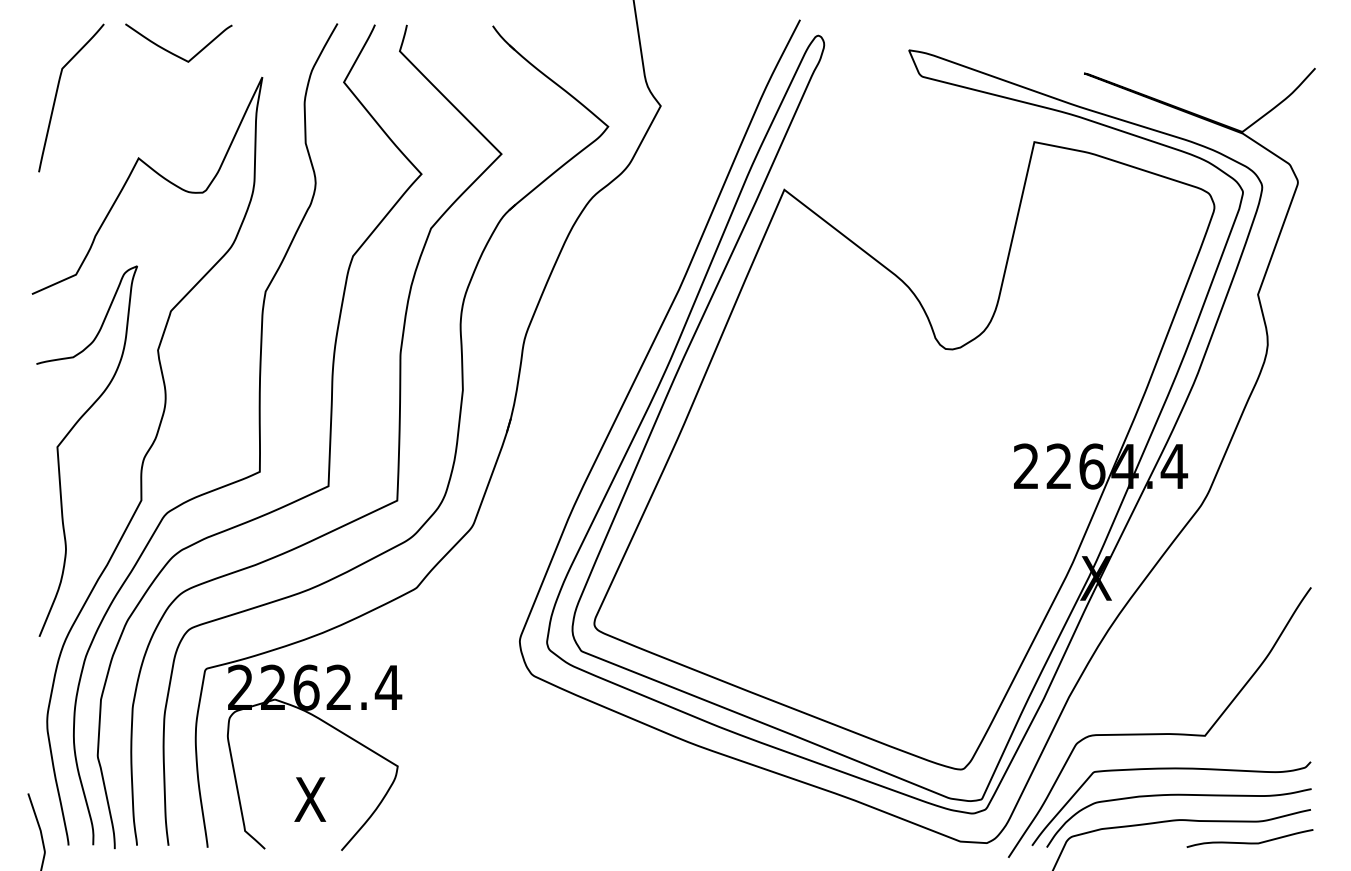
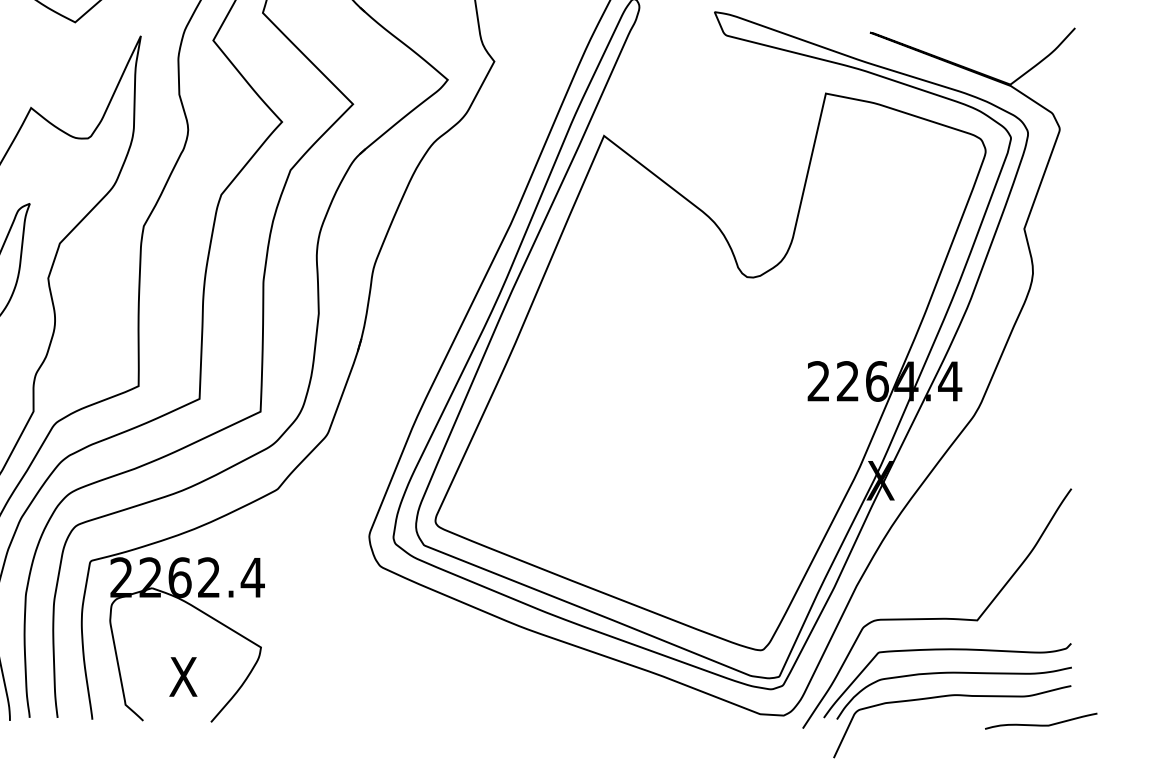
curve: (1249, 842) -> (1040, 724), moved

